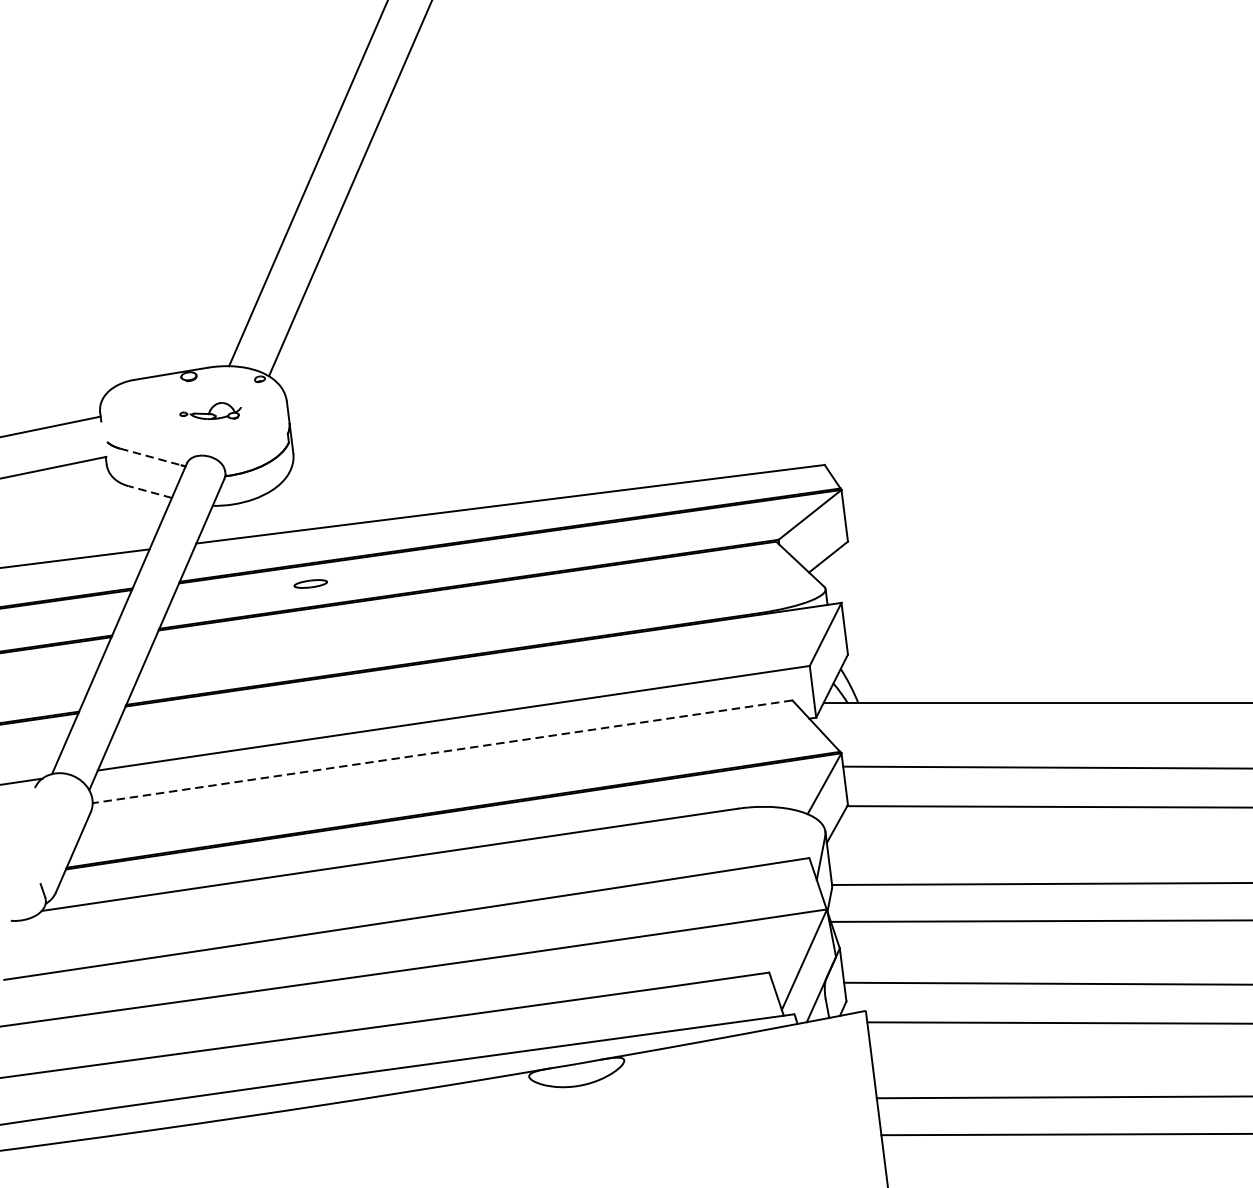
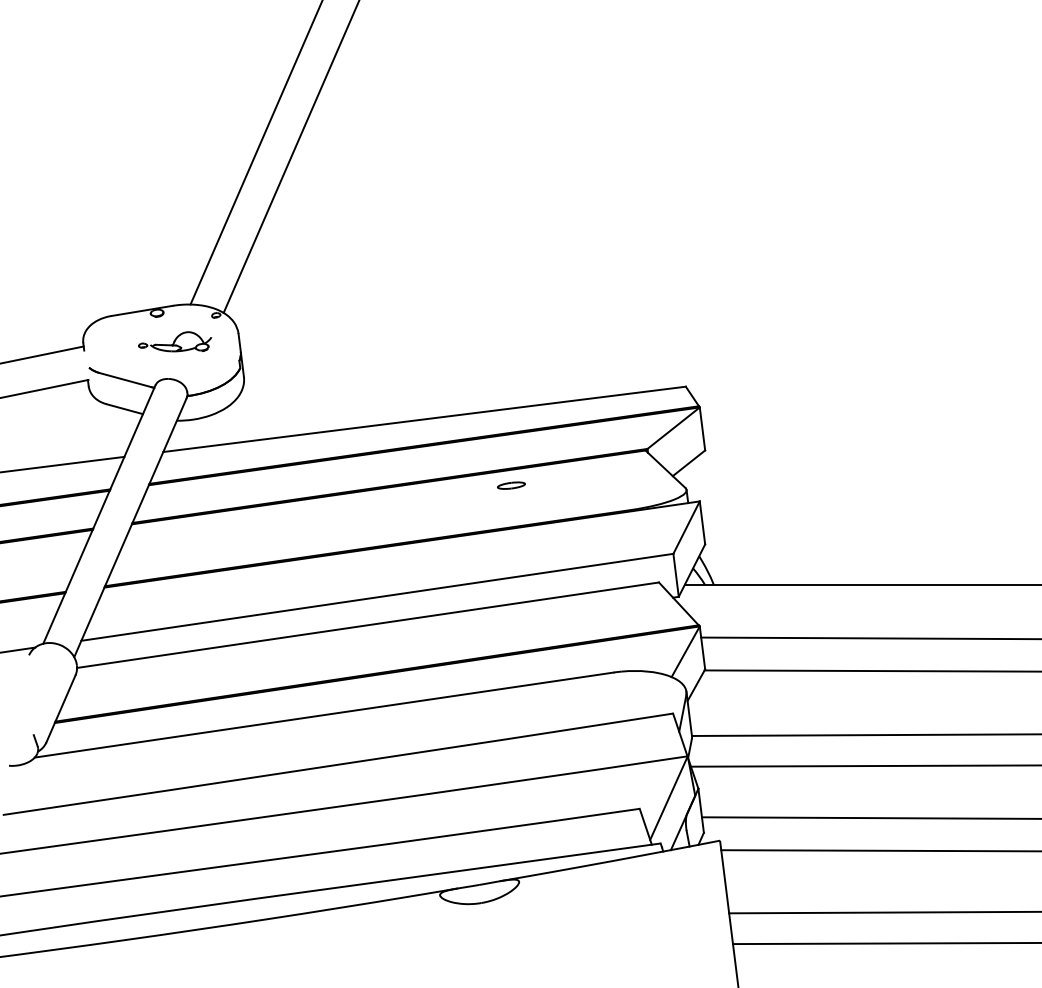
part: (211, 410) -> (175, 341), size x1.43
line: (150, 457) -> (125, 380), dashed -> solid
line: (149, 492) -> (124, 409), dashed -> solid
part: (310, 583) -> (511, 485), moved
line: (441, 752) -> (367, 625), dashed -> solid

